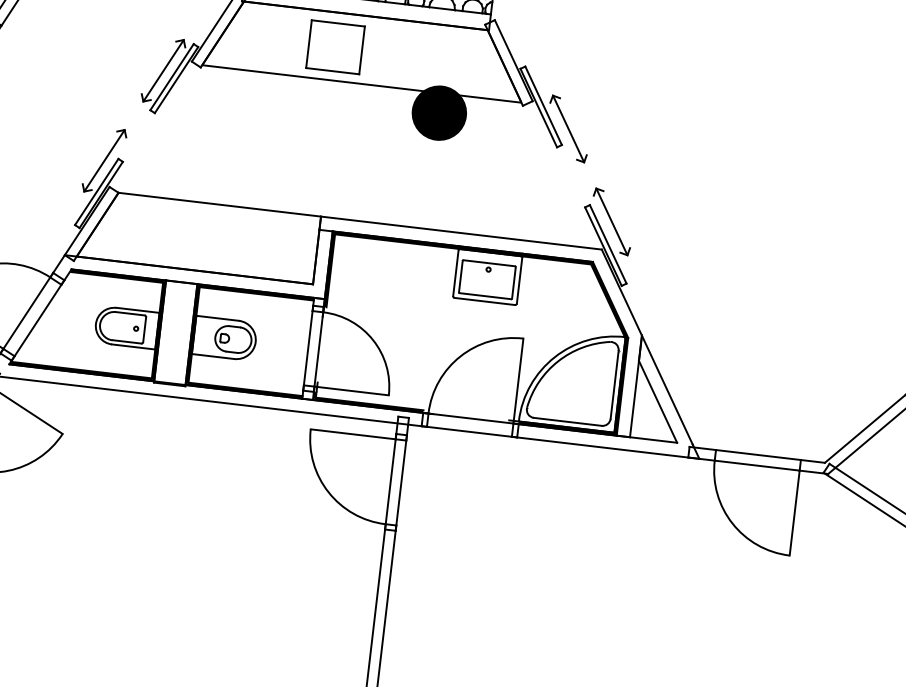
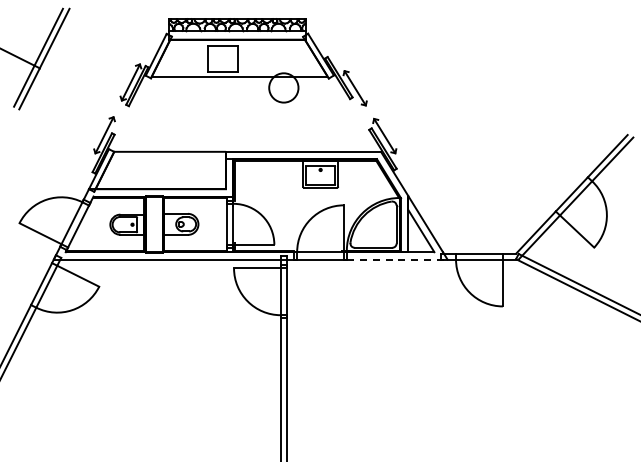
fill: (438, 112) -> (283, 87), removed
line: (608, 448) -> (397, 259), solid -> dashed

